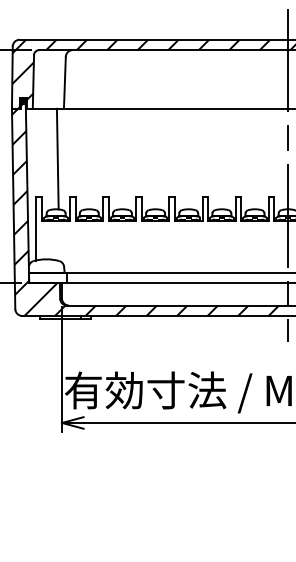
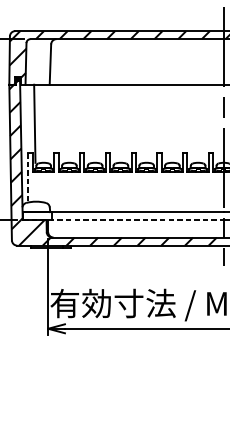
line: (57, 158) -> (34, 123), moved
line: (35, 228) -> (27, 177), solid -> dashed
line: (159, 283) -> (123, 220), solid -> dashed

